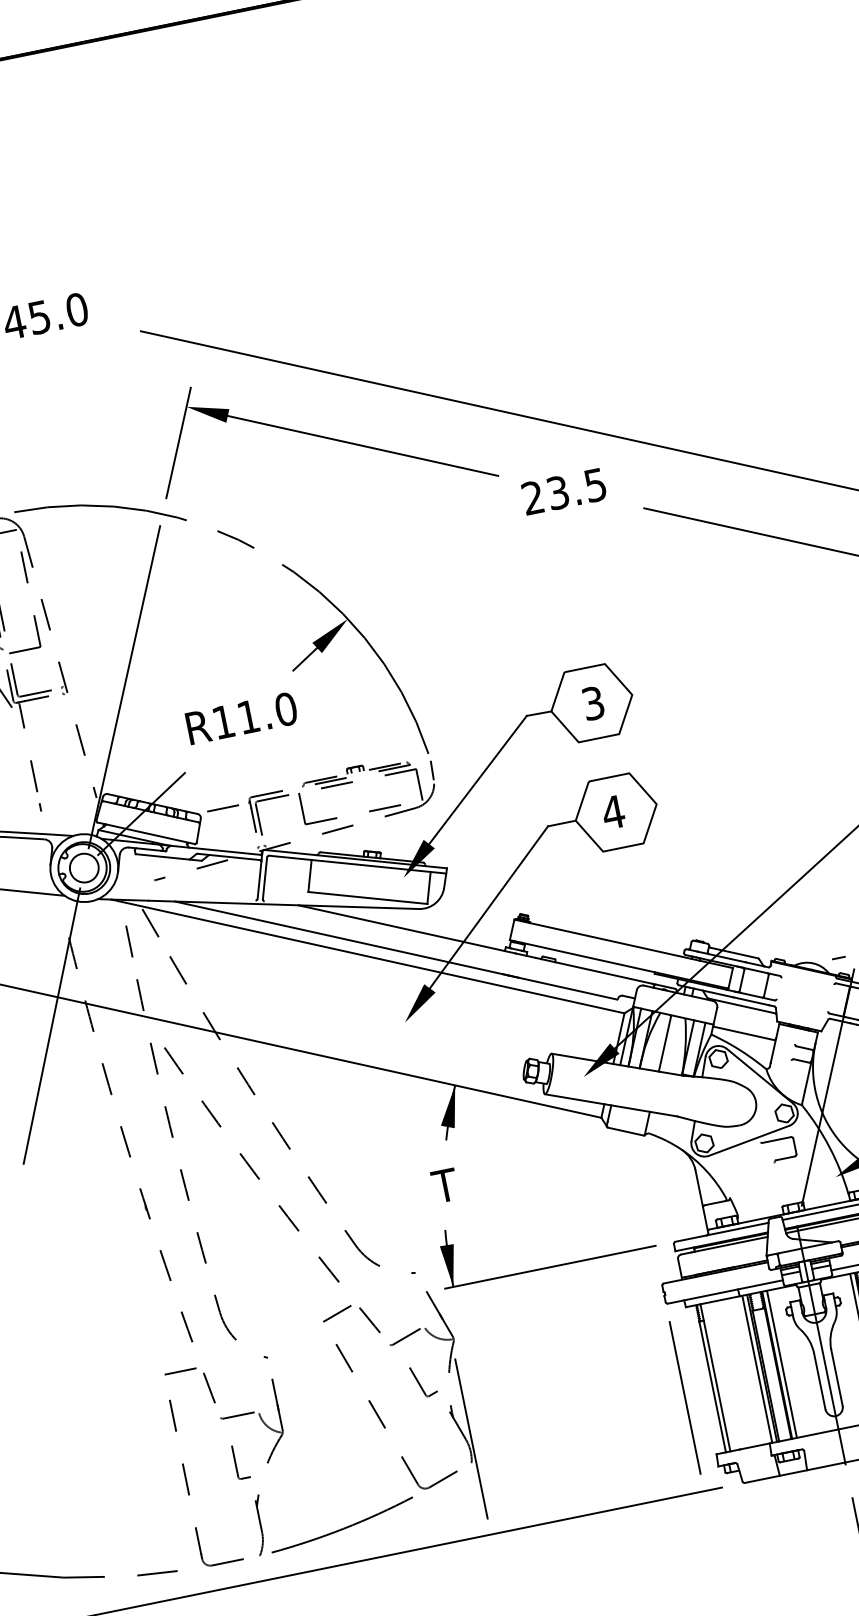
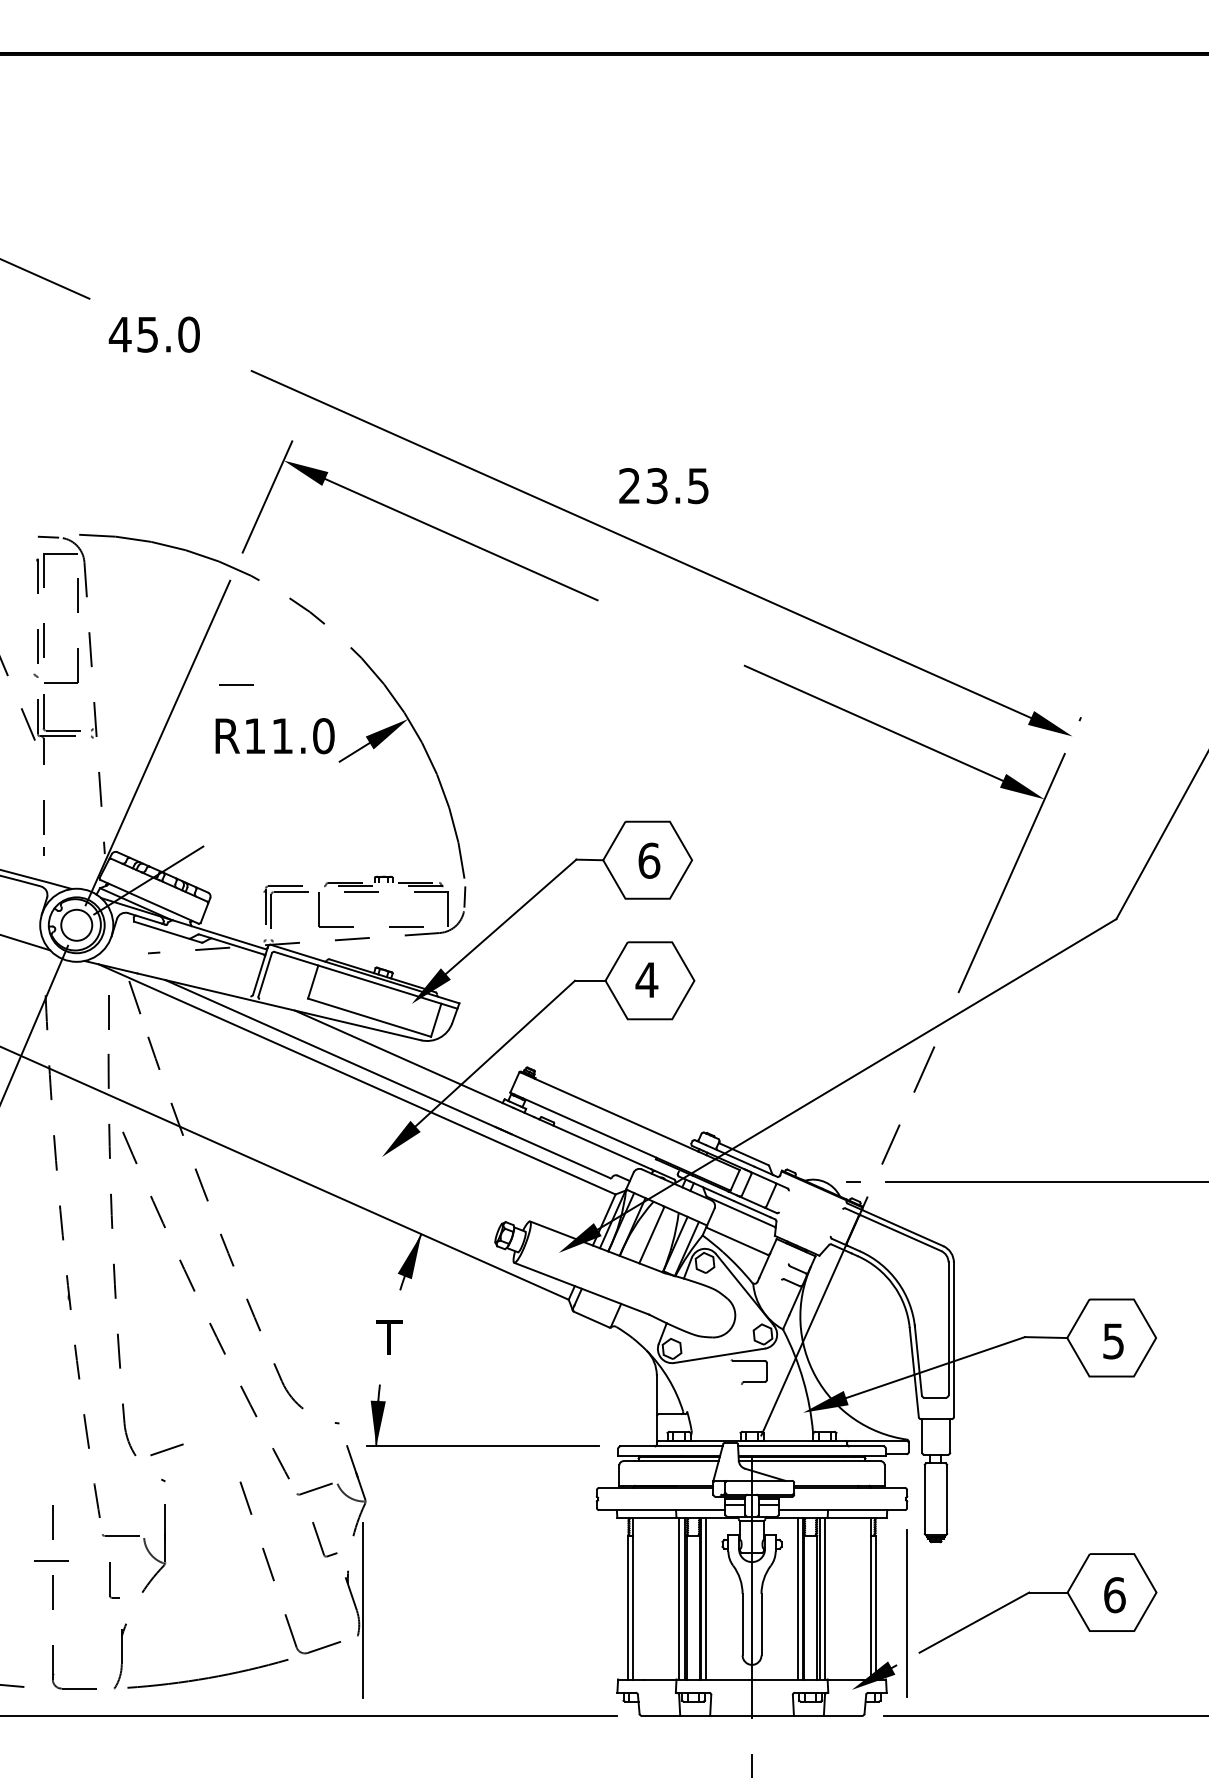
text: (563, 492) -> (663, 486), moved
text: (593, 703) -> (649, 860), 3 -> 6
text: (241, 718) -> (274, 736), moved
line: (223, 807) -> (236, 684), moved
line: (336, 1313) -> (166, 1449), moved
line: (180, 1370) -> (51, 1560), moved
line: (684, 1397) -> (596, 1612), removed
part: (240, 1461) -> (114, 1585), size x0.7

